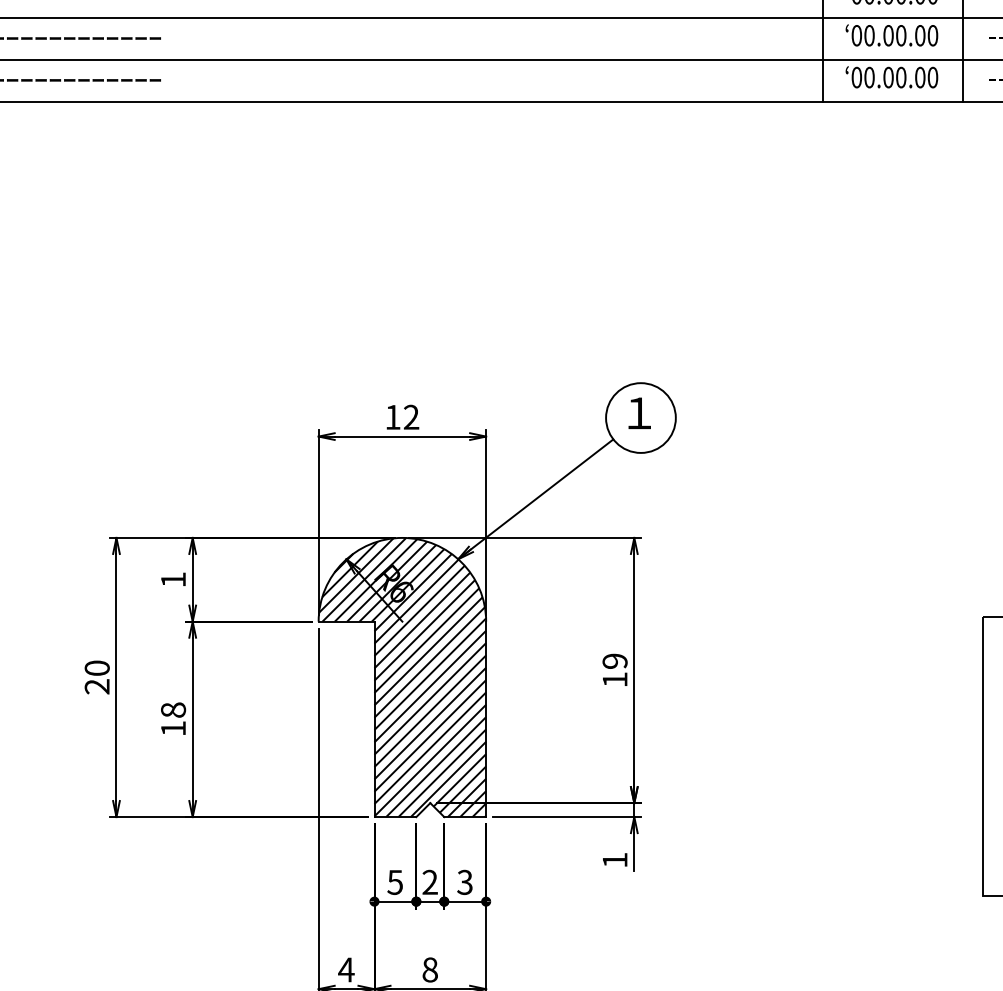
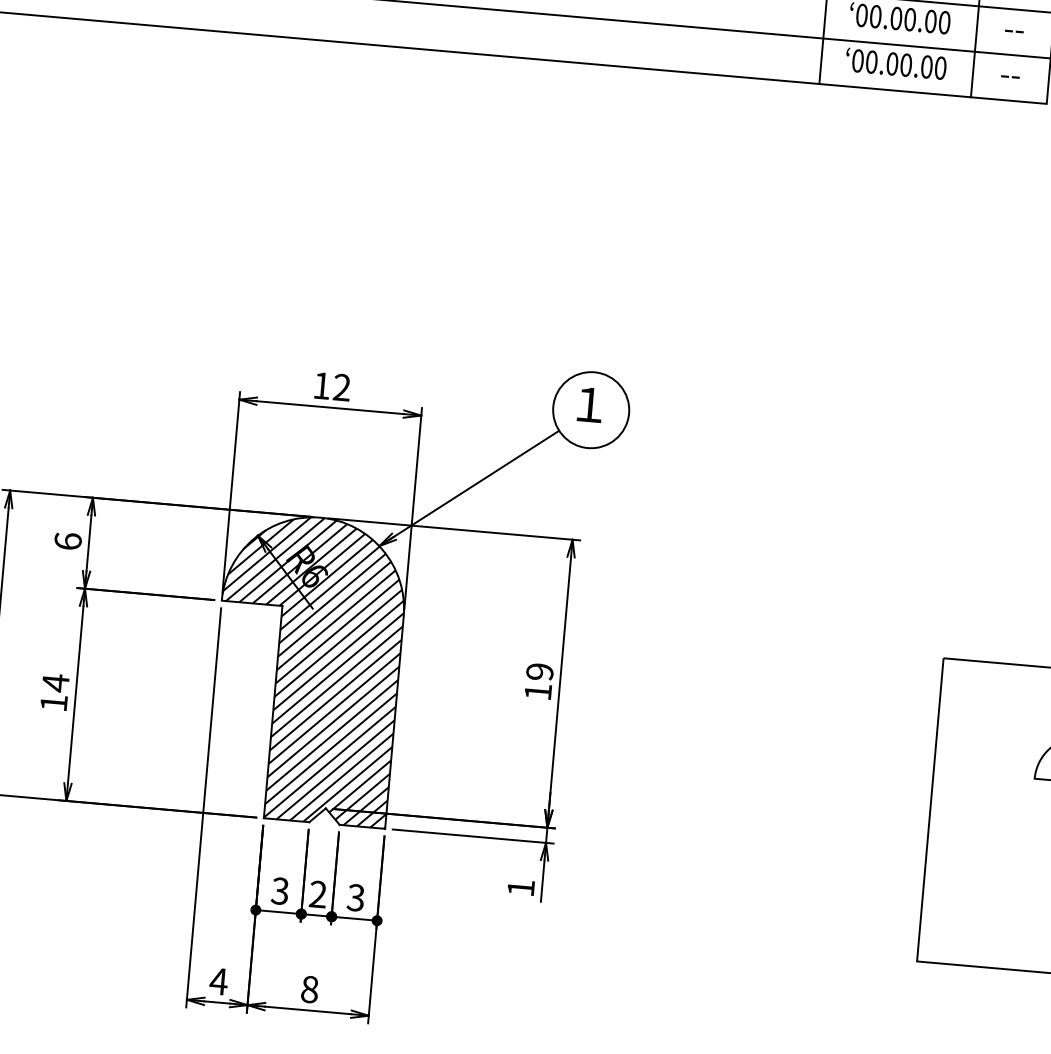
text: (173, 579) -> (68, 541), 1 -> 6
text: (173, 710) -> (55, 683), 18 -> 14
text: (394, 881) -> (279, 890), 5 -> 3

